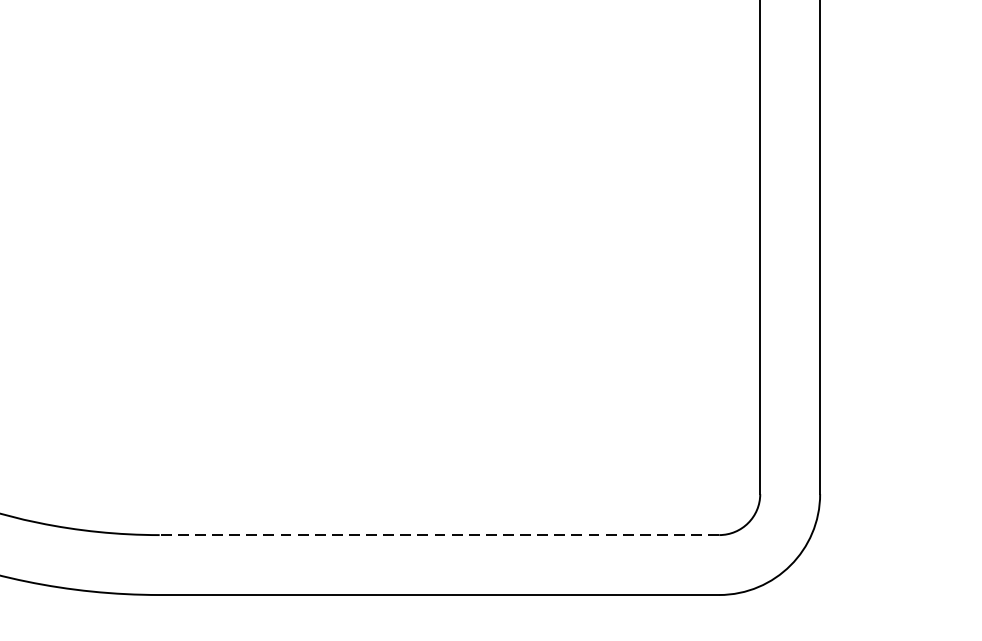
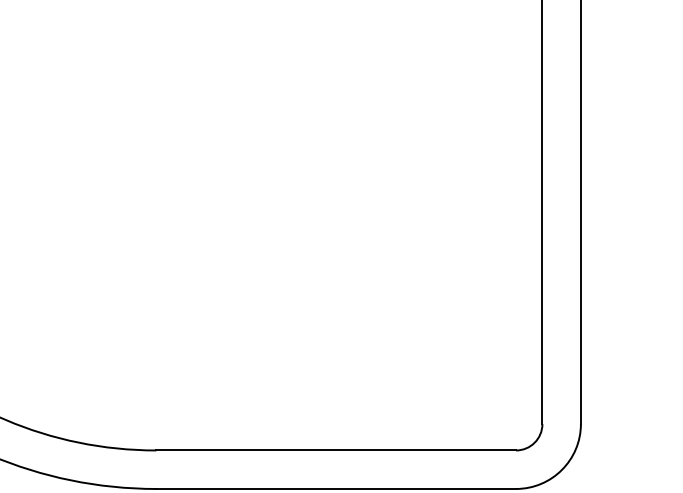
line: (439, 535) -> (336, 450), dashed -> solid

